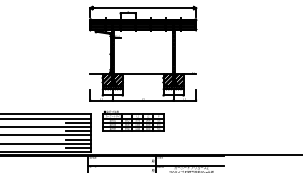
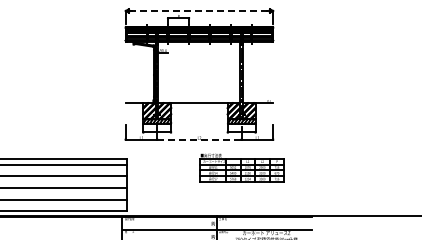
line: (143, 7) -> (199, 10), solid -> dashed
line: (143, 100) -> (199, 139), solid -> dashed
part: (133, 120) -> (241, 167), moved
line: (78, 122) -> (109, 170), removed
line: (78, 131) -> (109, 182), removed
line: (78, 139) -> (109, 193), removed
line: (78, 147) -> (109, 205), removed

